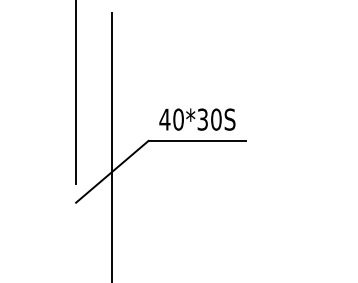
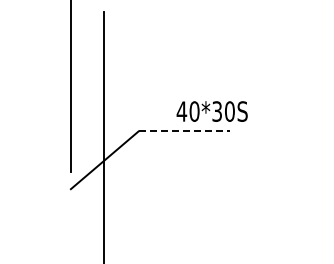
text: (196, 119) -> (211, 111), moved
line: (197, 140) -> (184, 131), solid -> dashed

